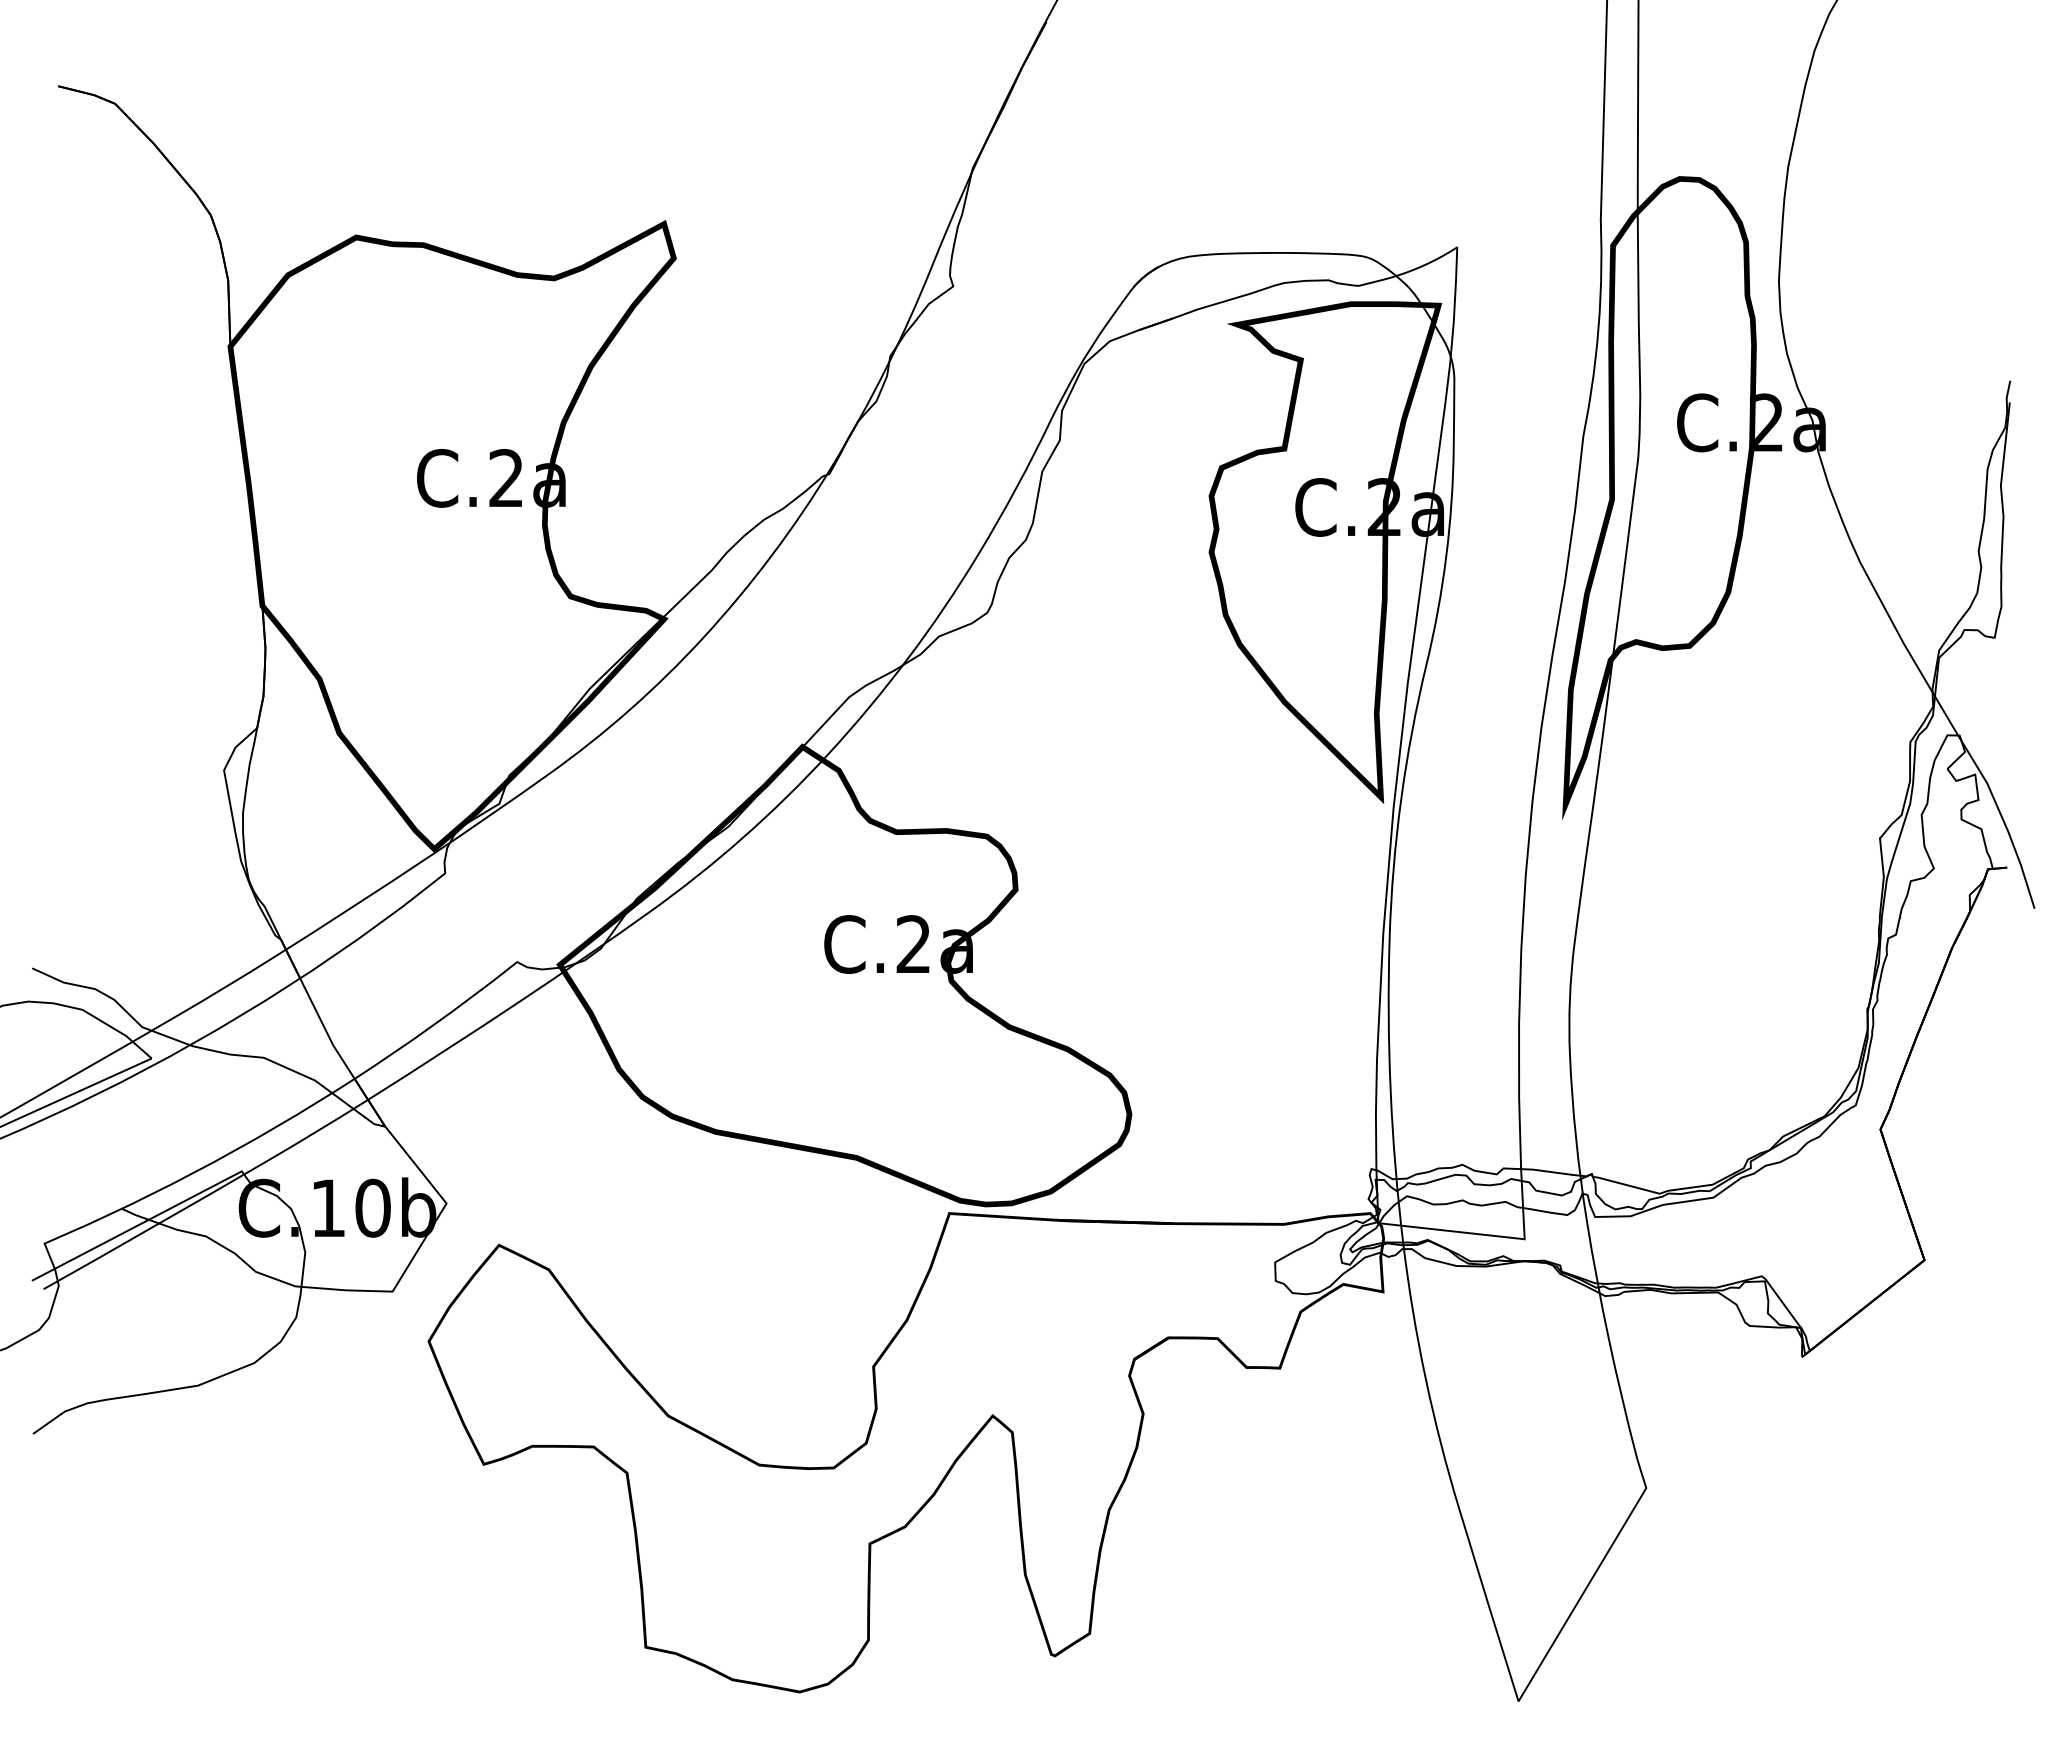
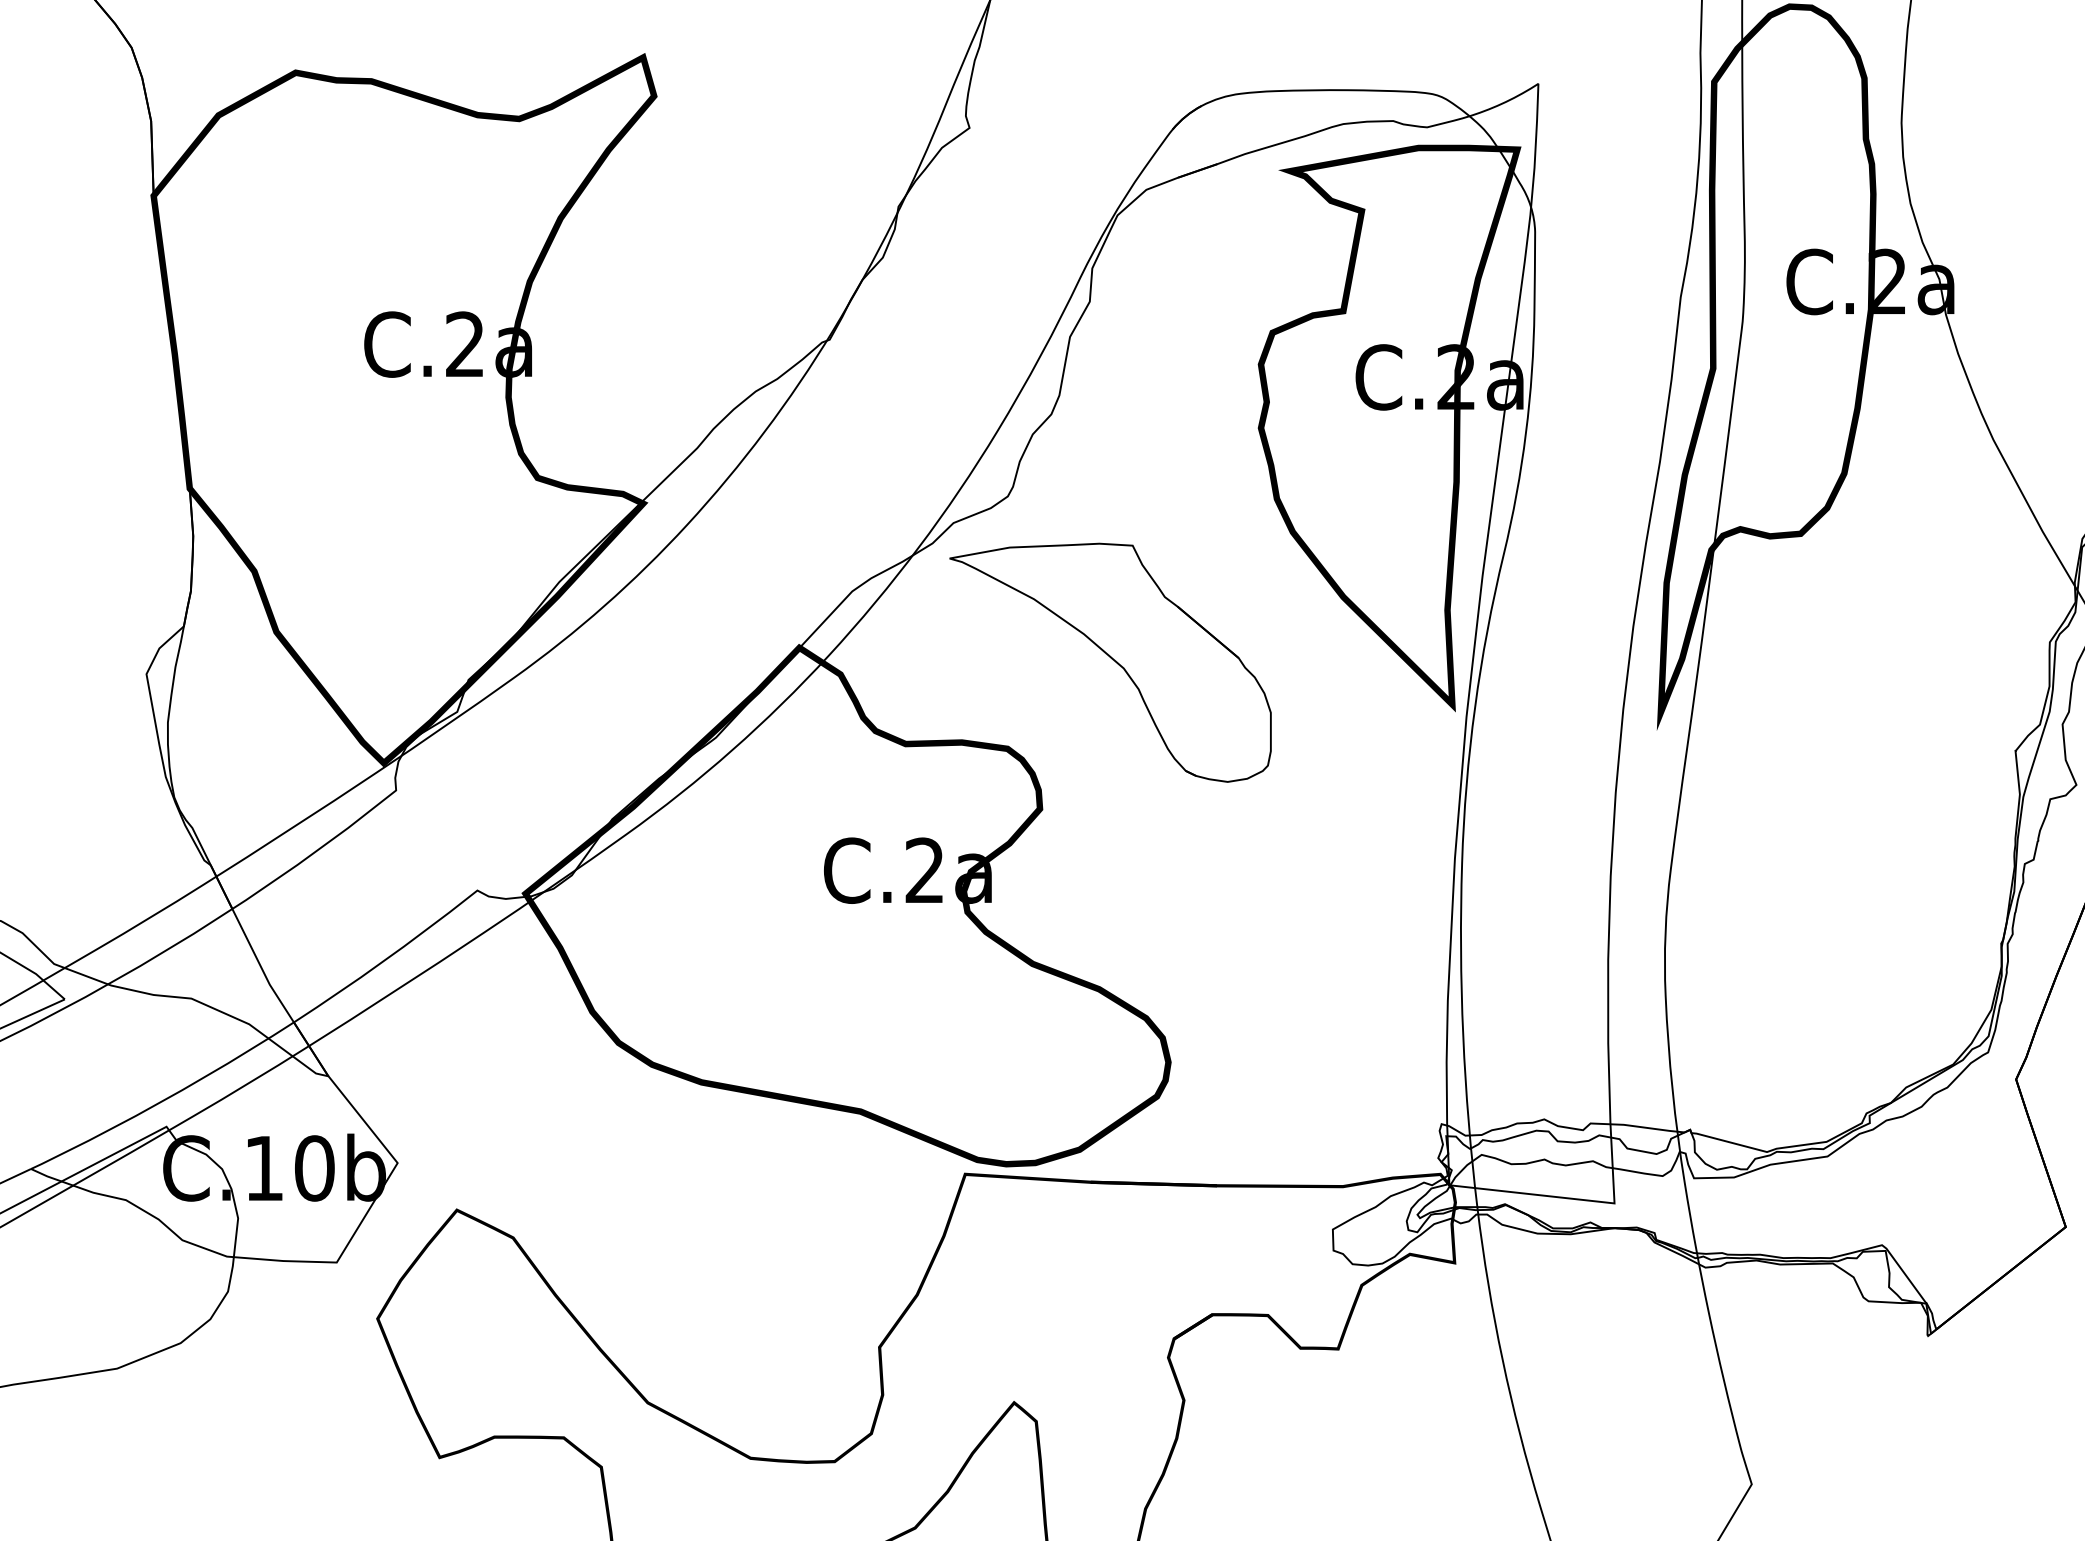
part: (1078, 759) -> (1110, 661), added

